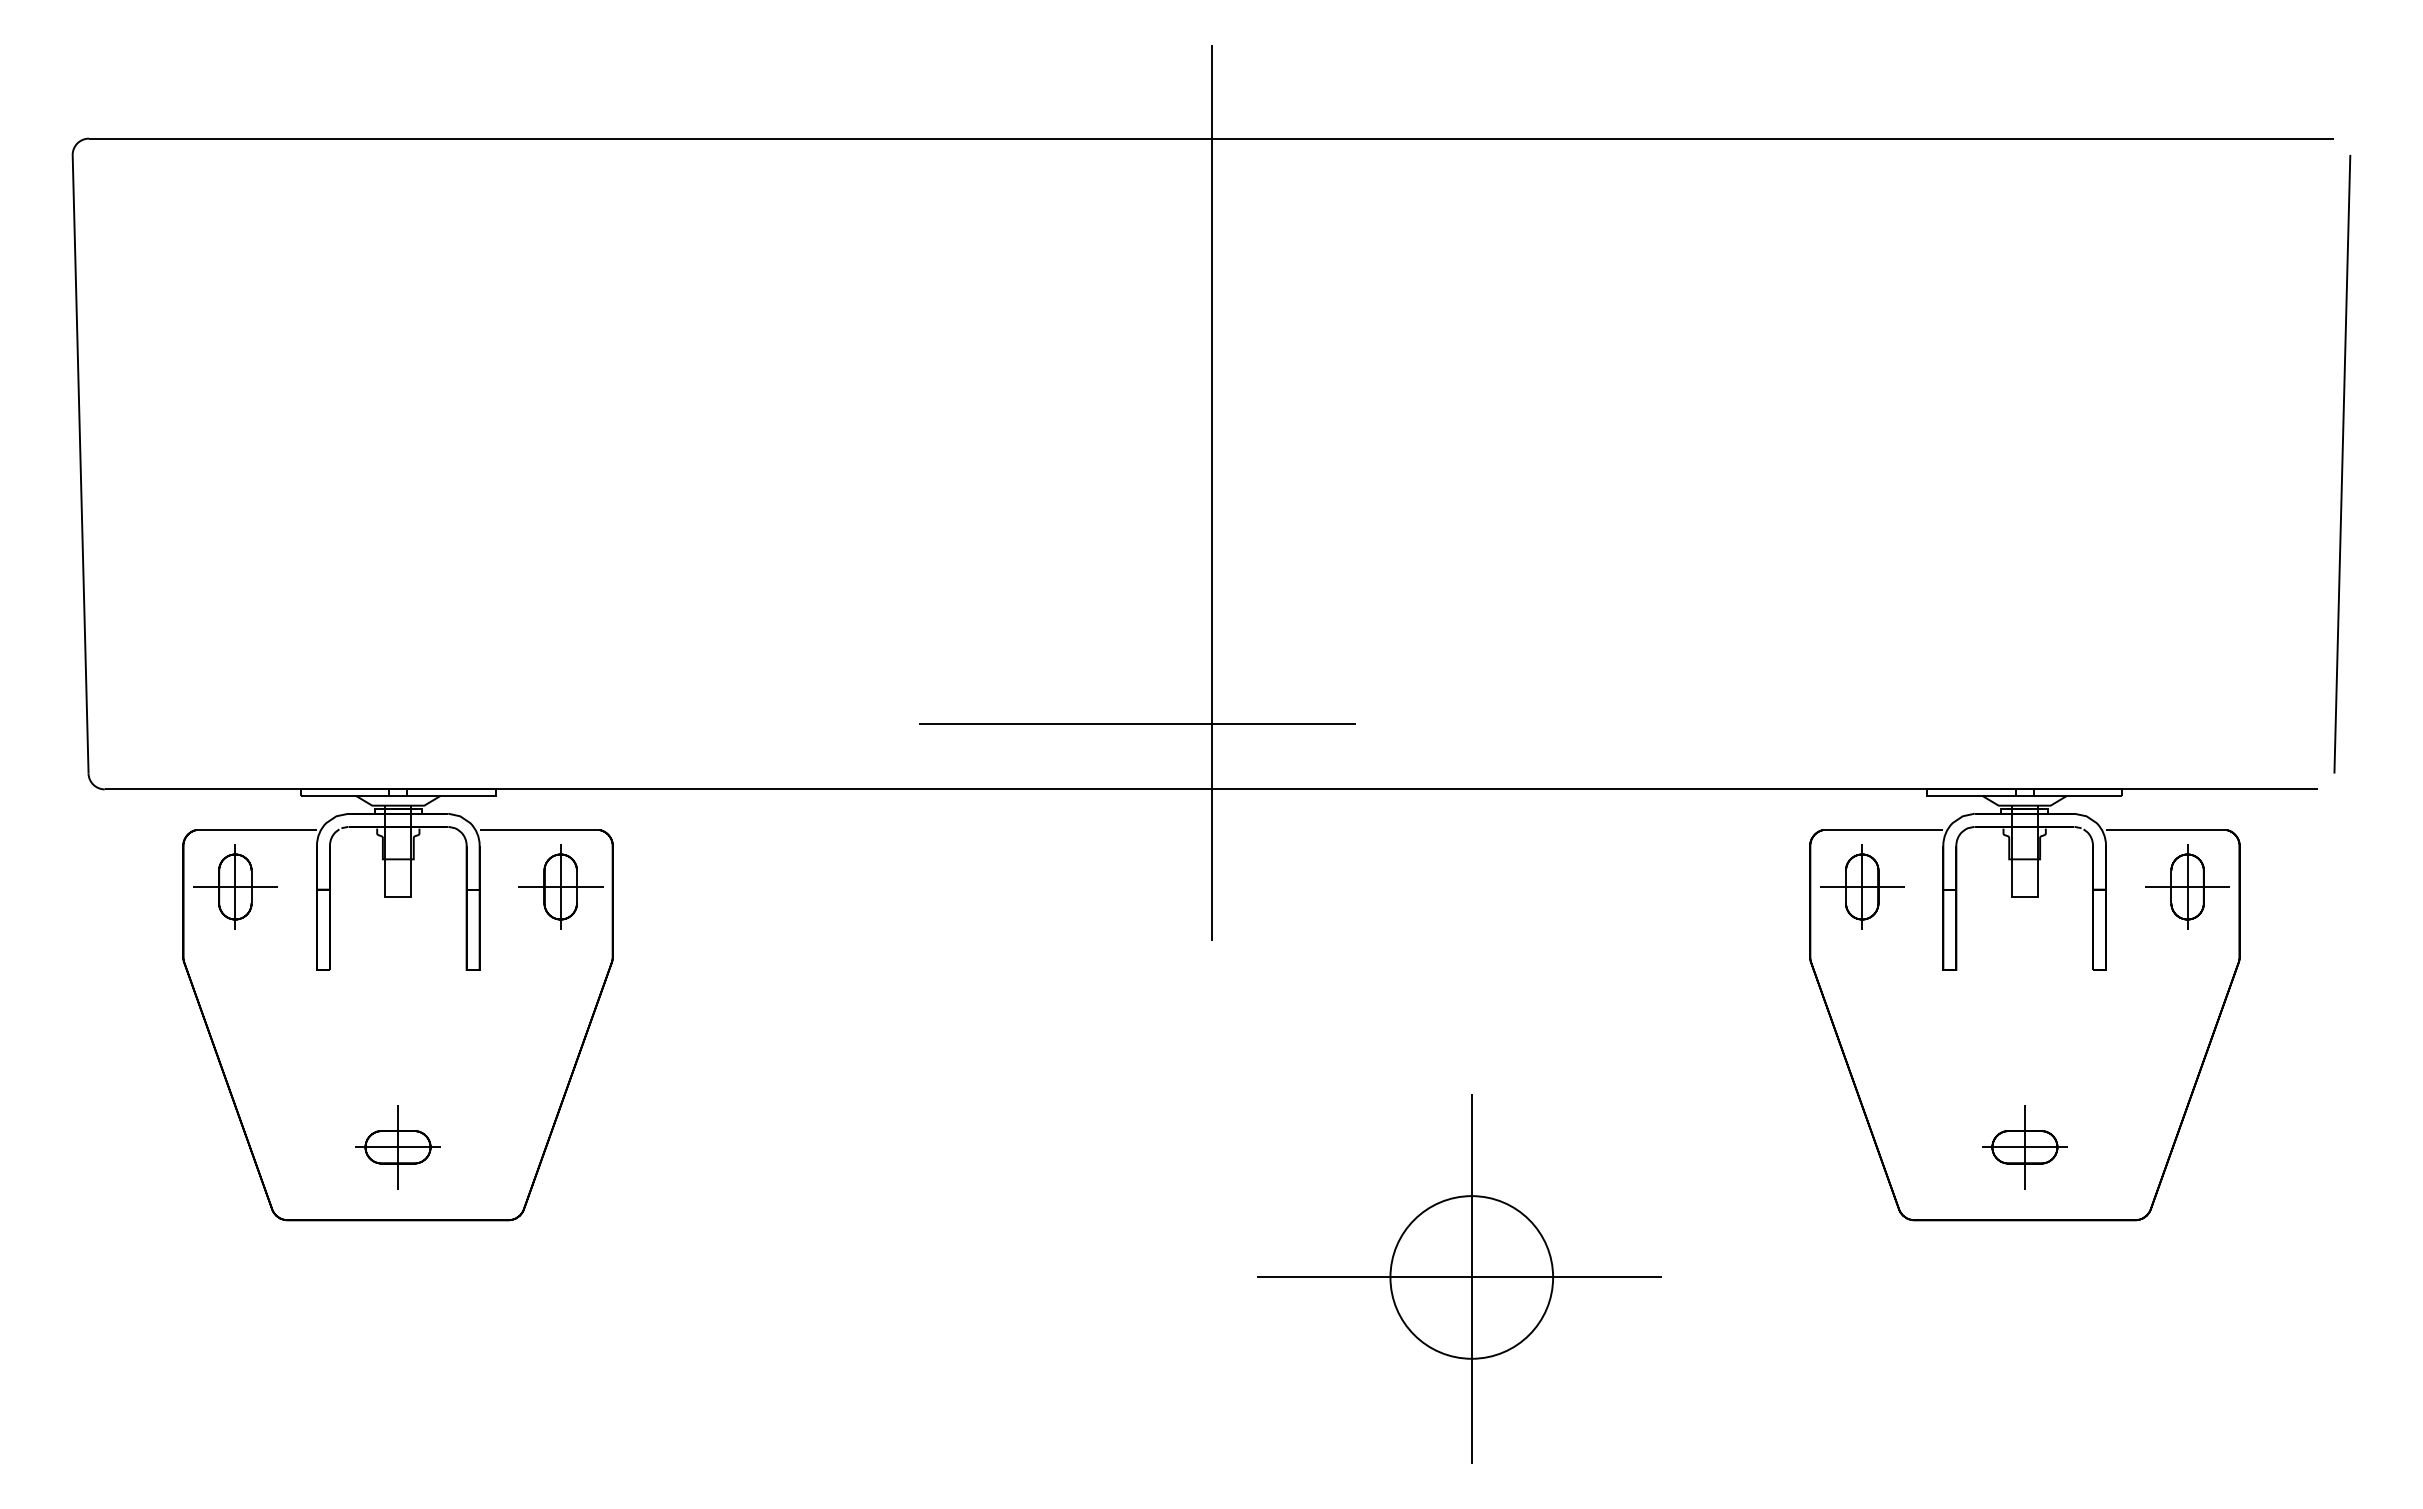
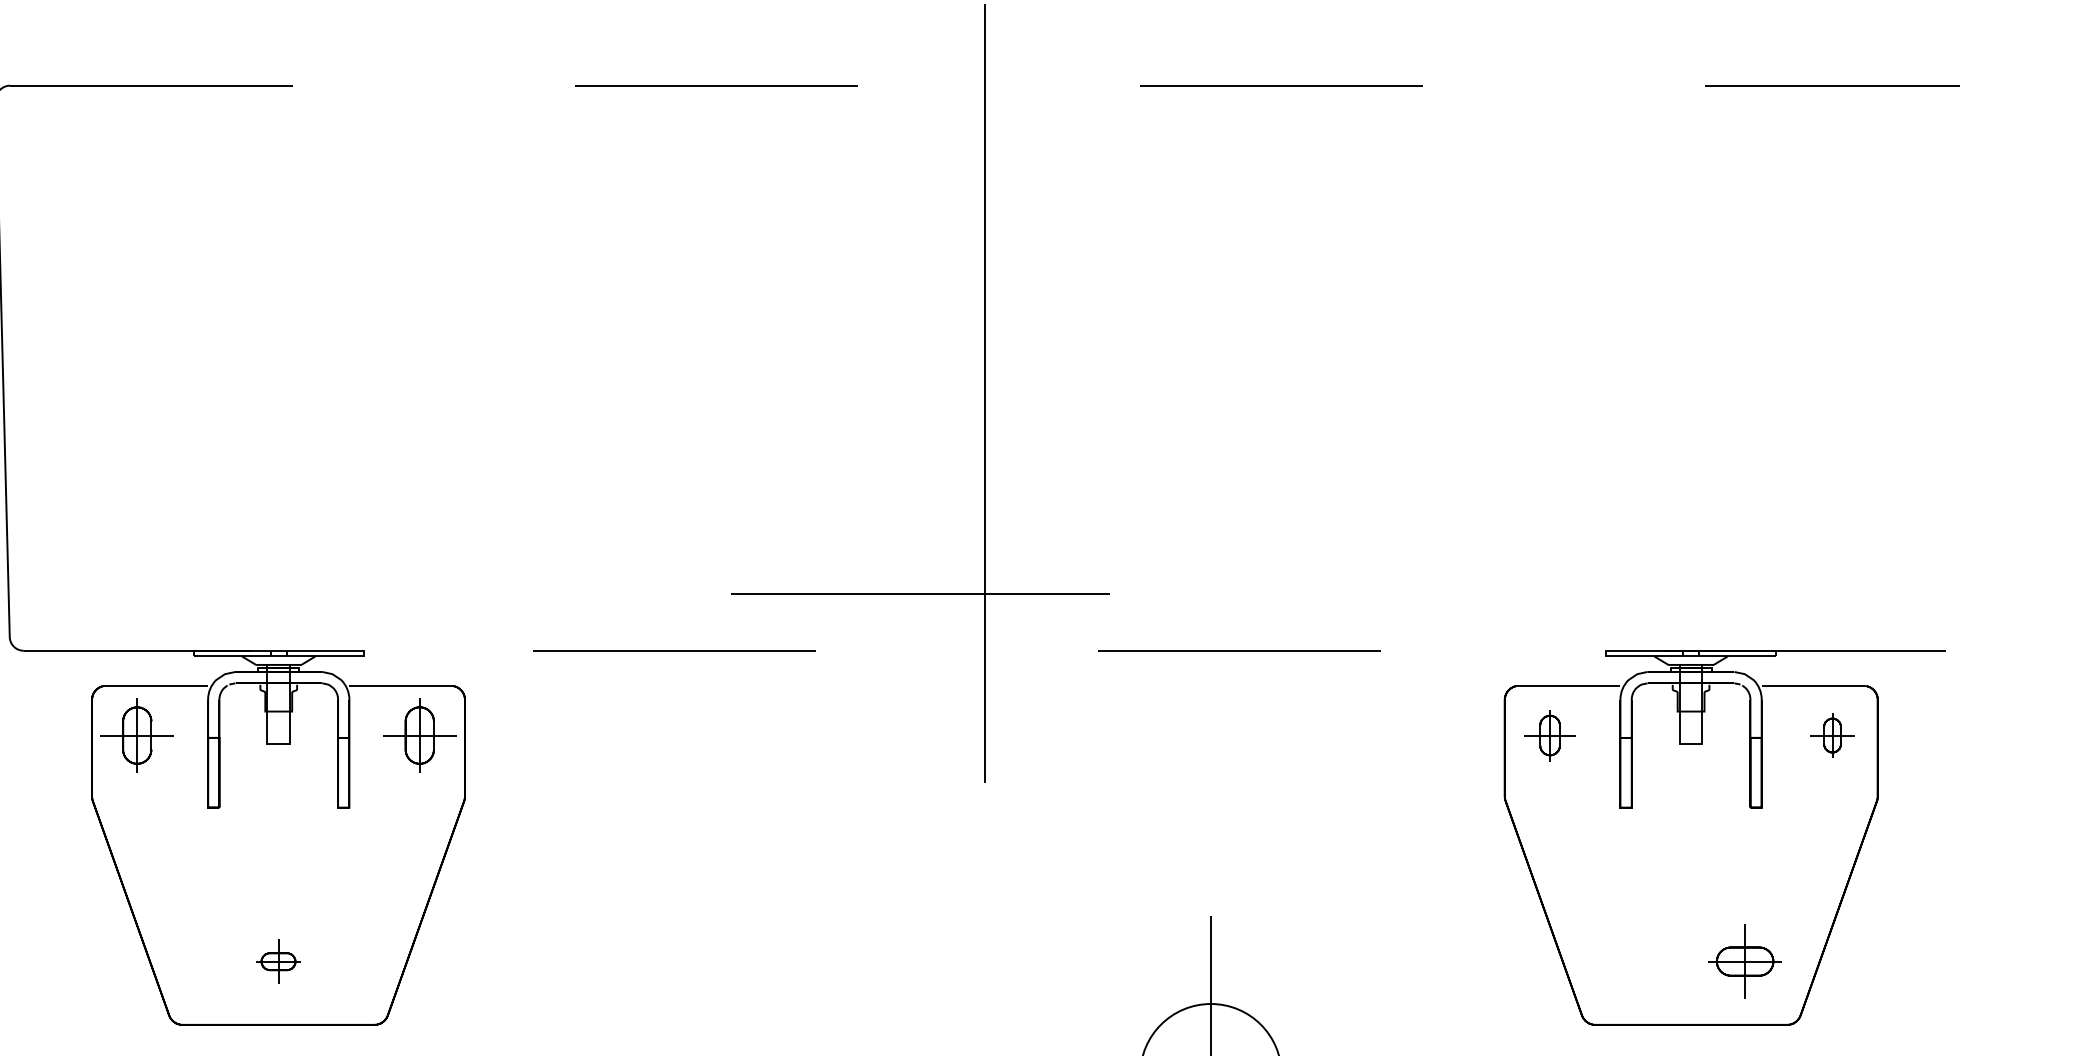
line: (1211, 138) -> (984, 85), solid -> dashed
line: (2342, 464) -> (1967, 368), removed
line: (1211, 789) -> (984, 650), solid -> dashed
part: (1862, 886) -> (1550, 735), size x0.7
part: (2187, 886) -> (1832, 735), size x0.6
part: (397, 1147) -> (278, 961), size x0.6
part: (2024, 1147) -> (1744, 961), moved

